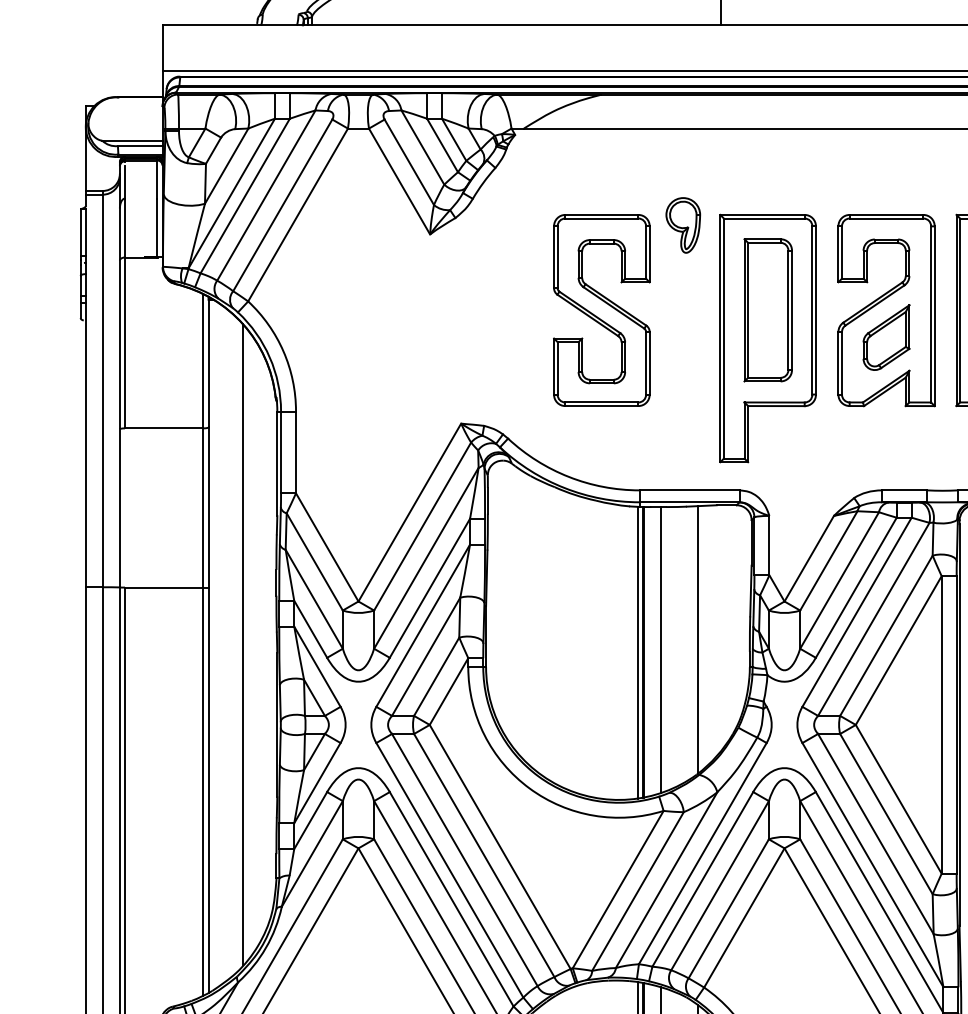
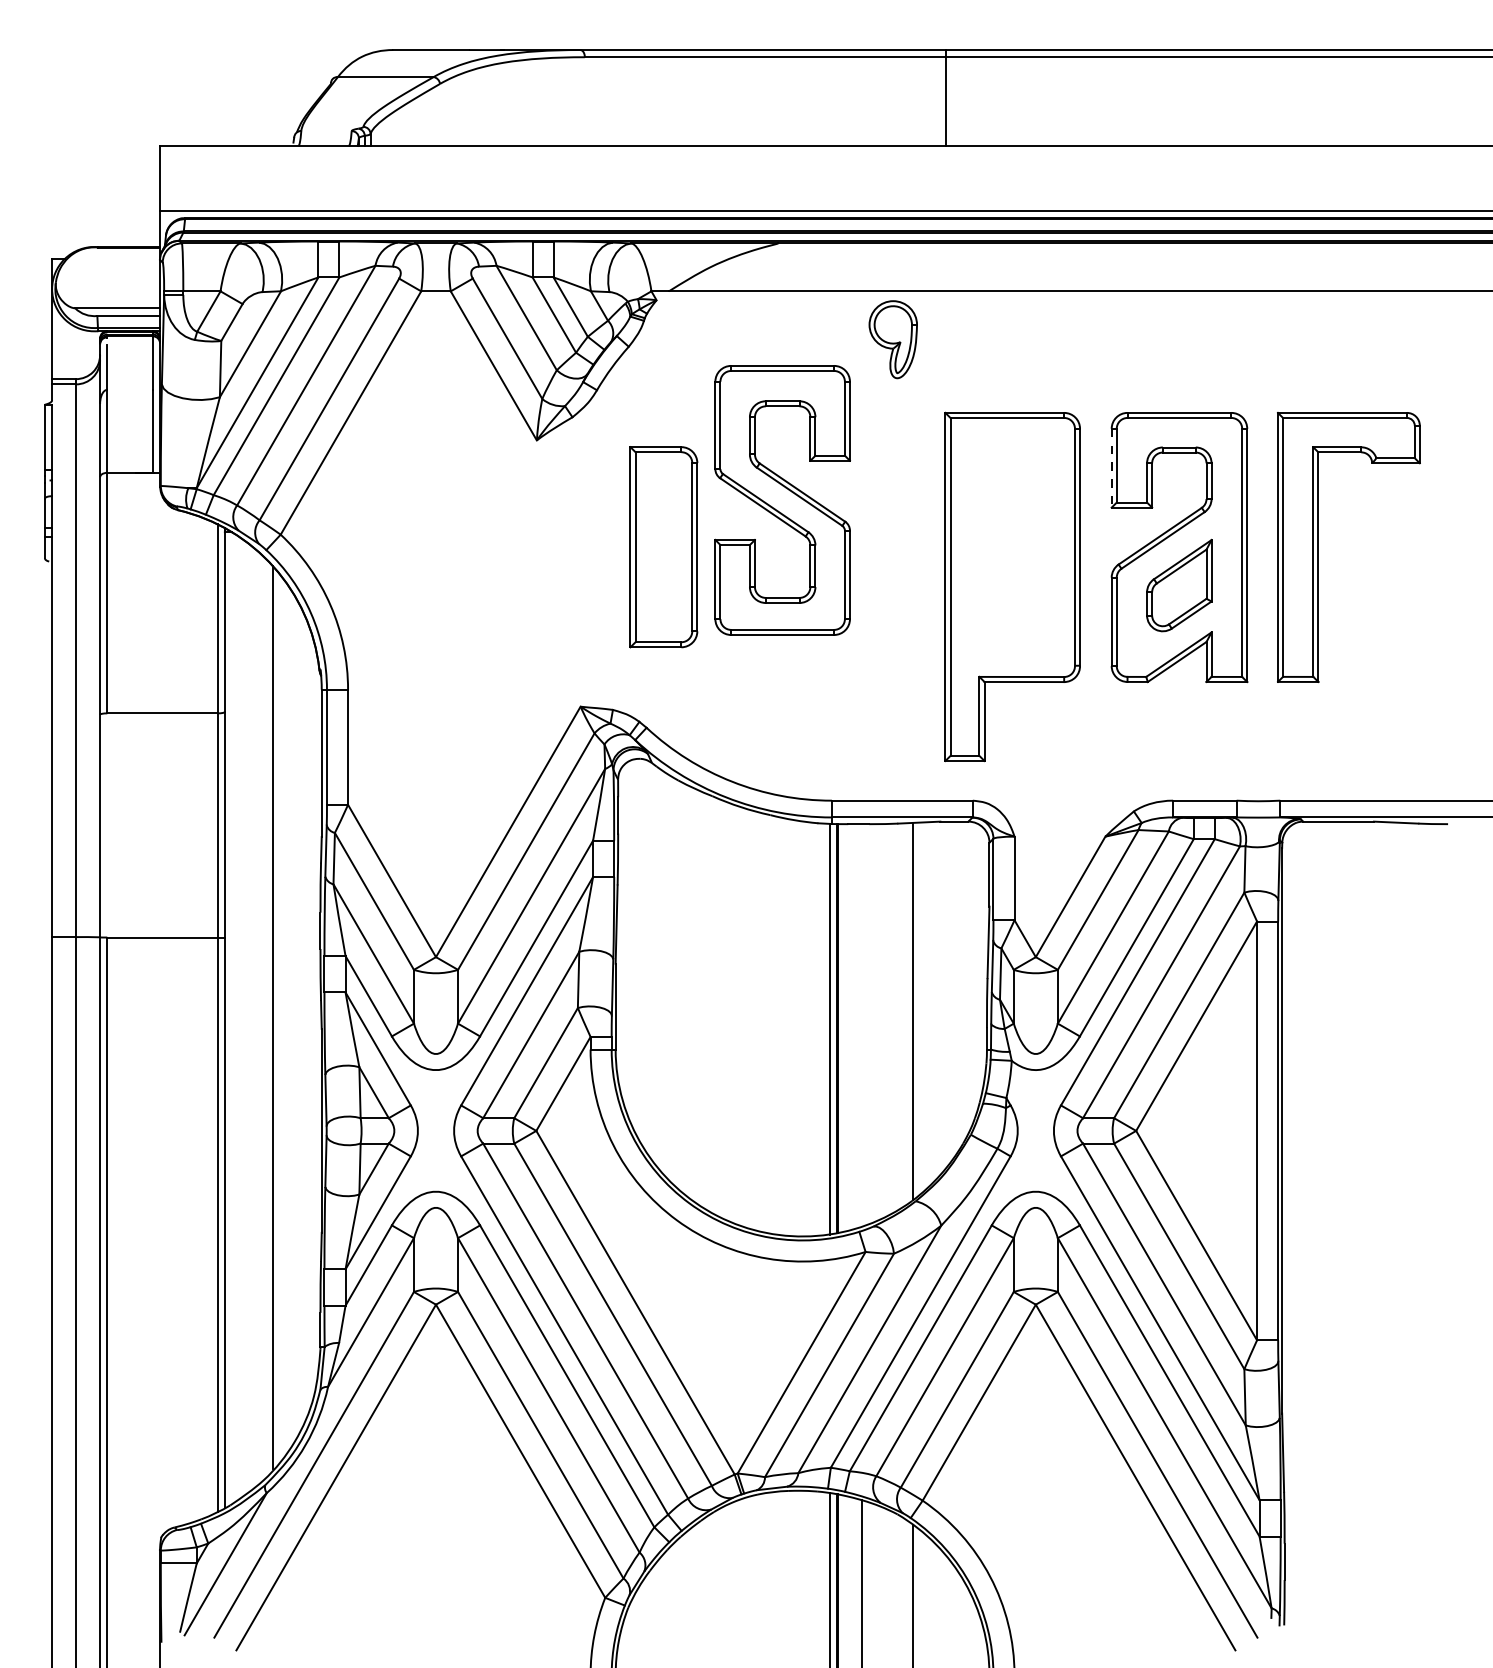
part: (682, 225) -> (892, 339), moved
line: (838, 254) -> (1111, 468), solid -> dashed
part: (601, 310) -> (782, 500), moved
part: (767, 310) -> (663, 547), moved
line: (660, 650) -> (861, 1025), removed

